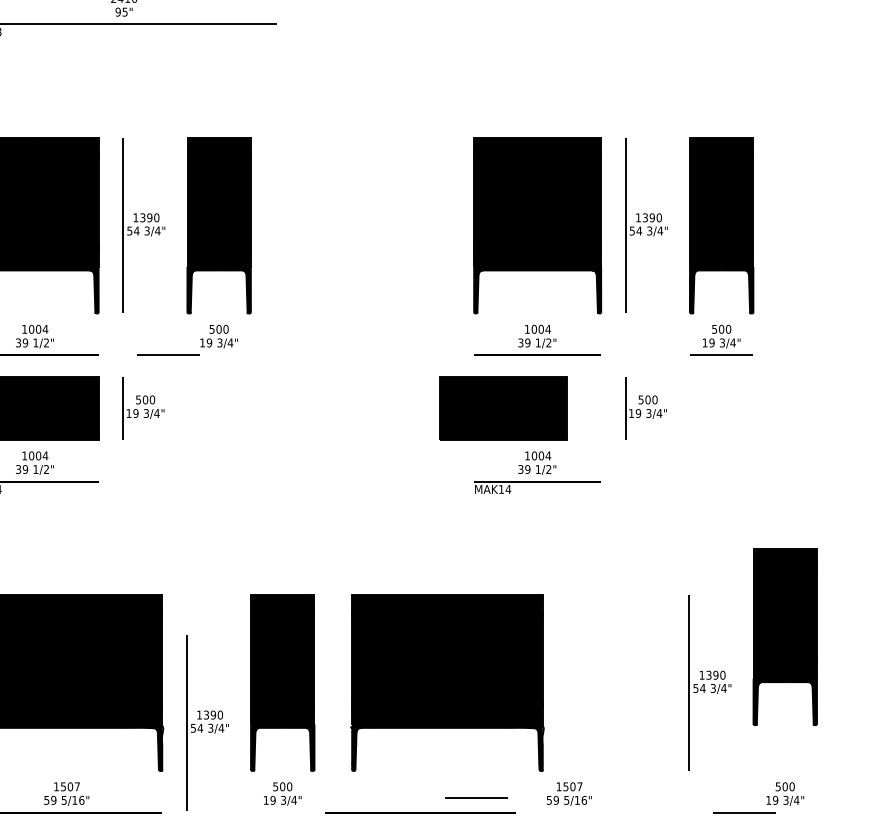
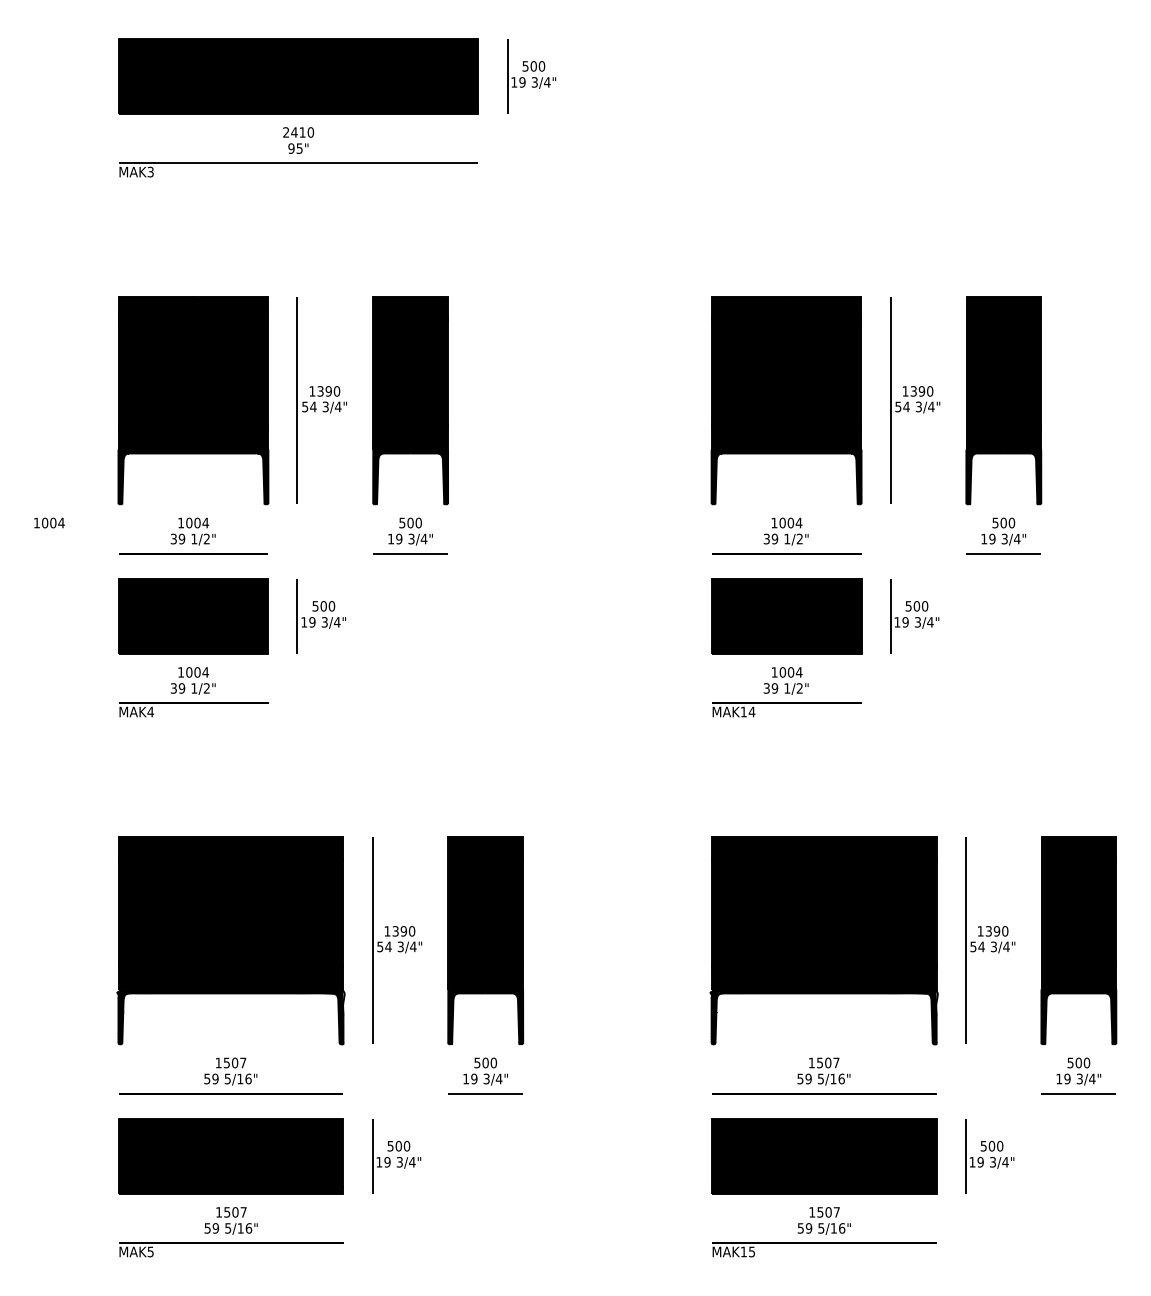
line: (168, 355) -> (410, 553), moved
part: (503, 408) -> (786, 616), moved
part: (784, 637) -> (1078, 940), moved
part: (446, 683) -> (823, 940), moved
part: (208, 722) -> (397, 940), moved
line: (476, 798) -> (485, 1093), moved
line: (420, 812) -> (824, 1093), moved
line: (744, 812) -> (1078, 1093), moved

